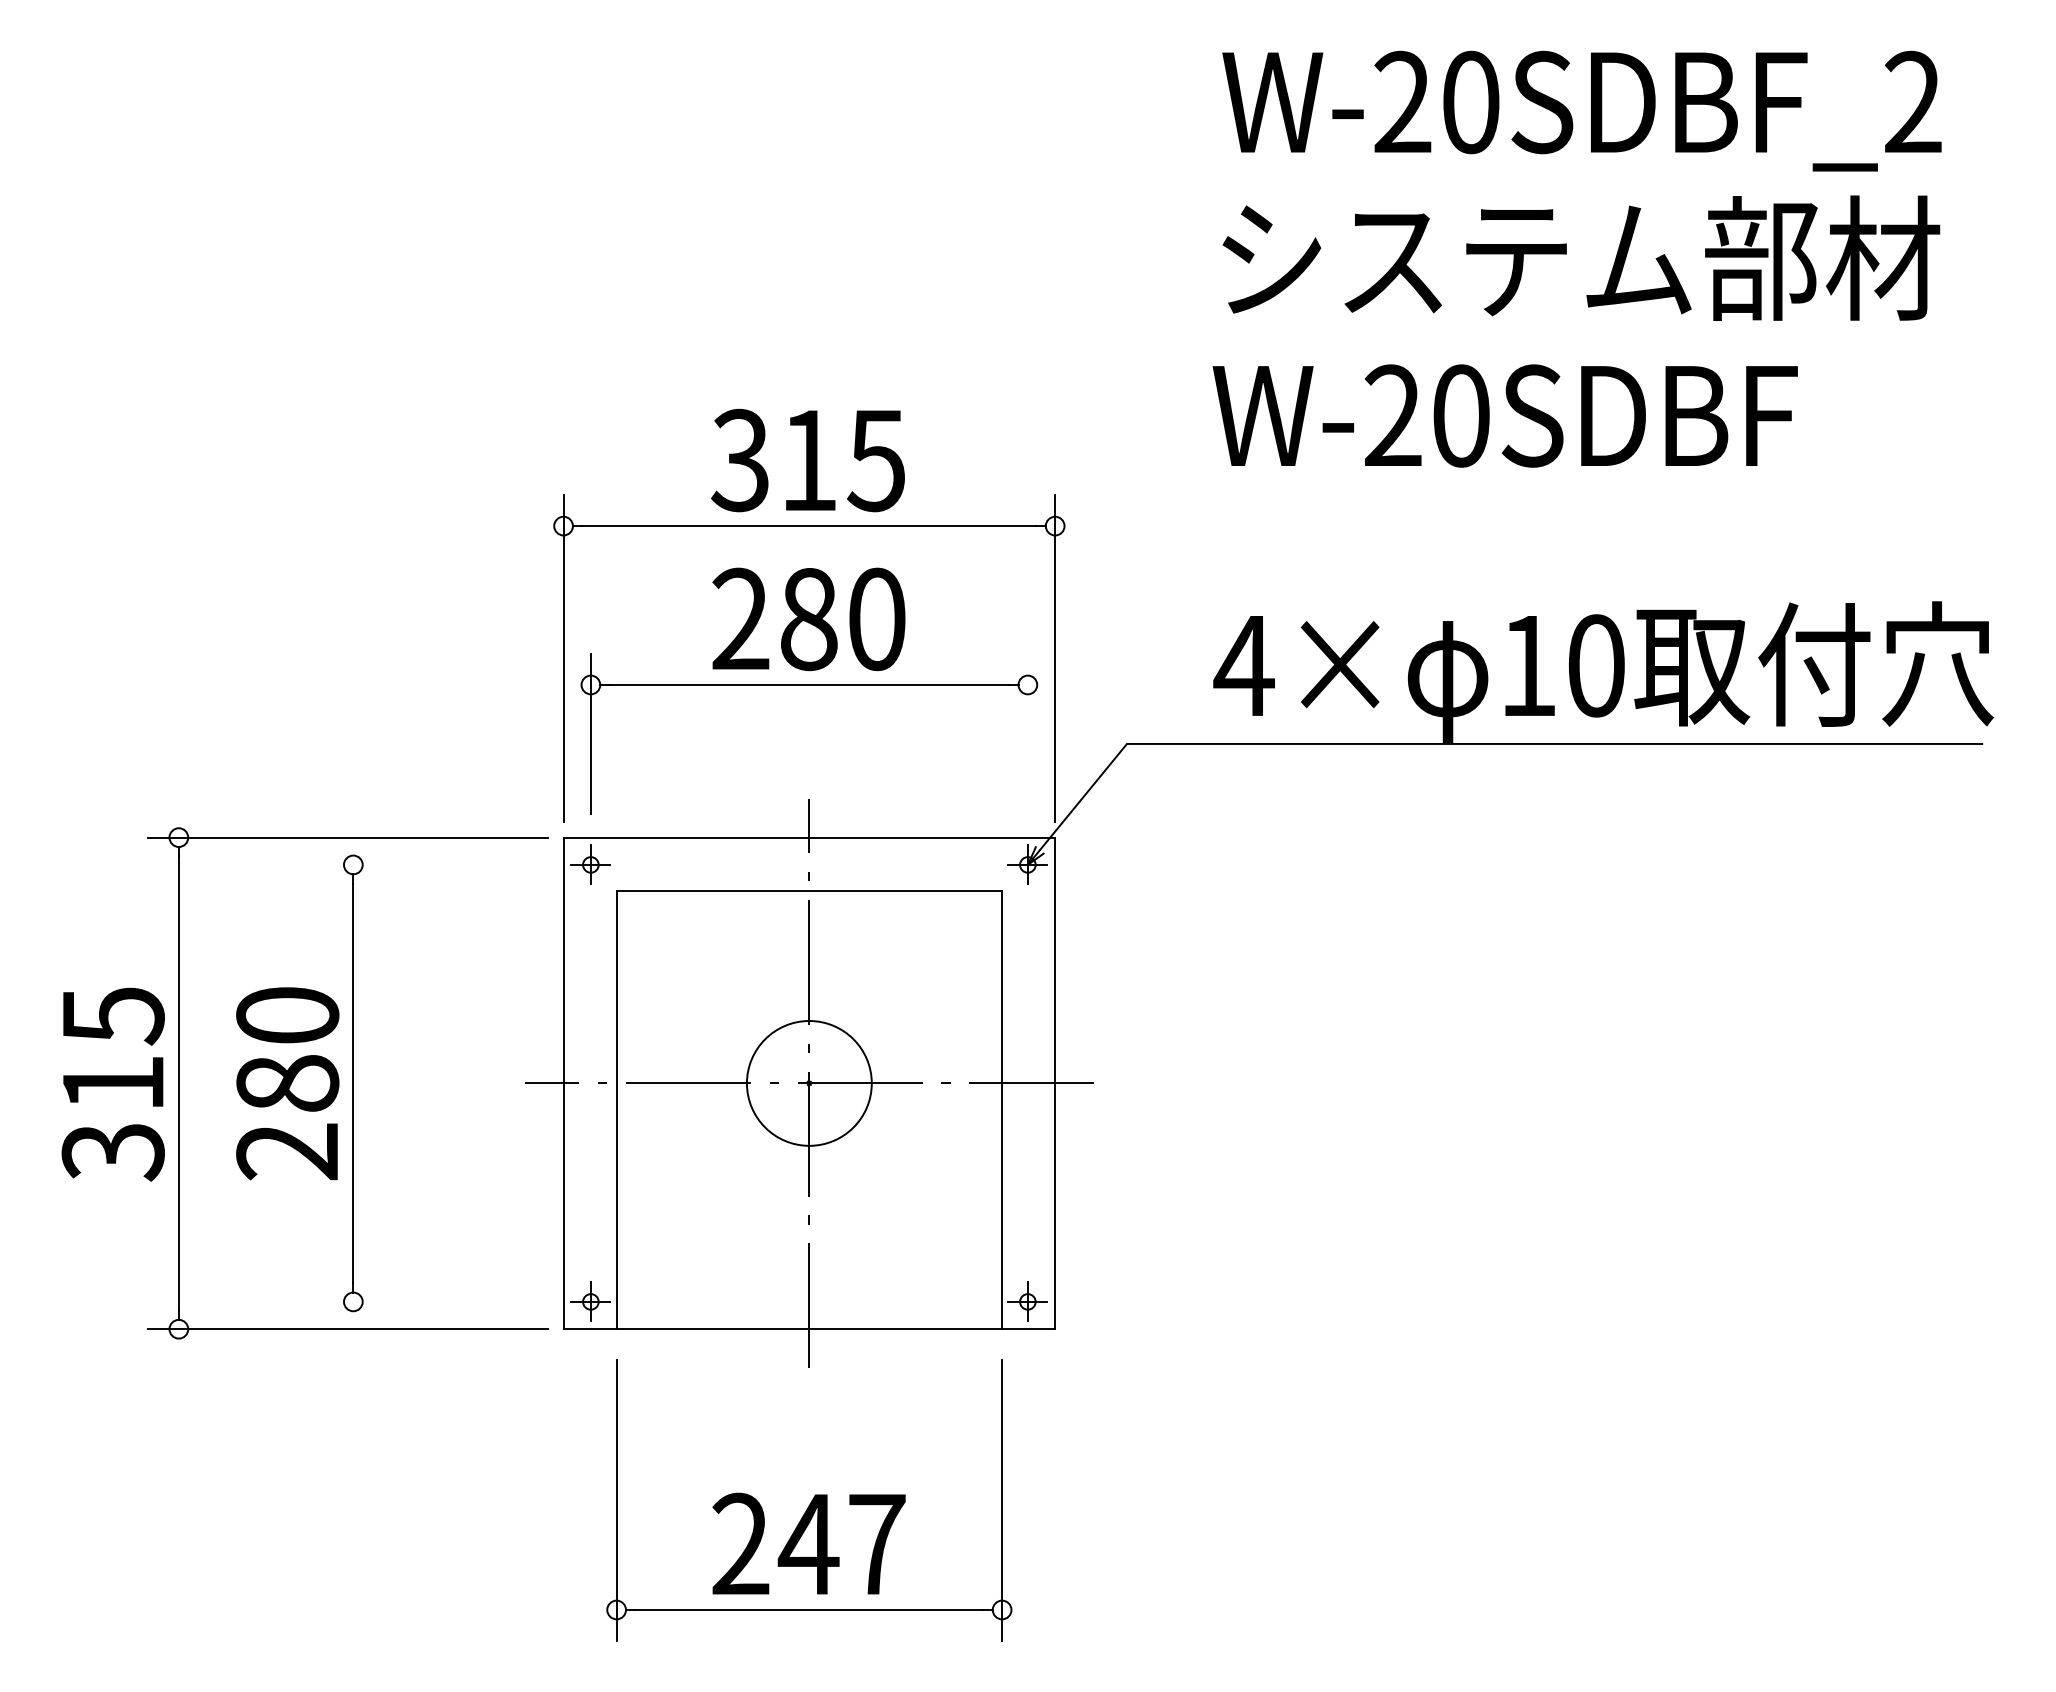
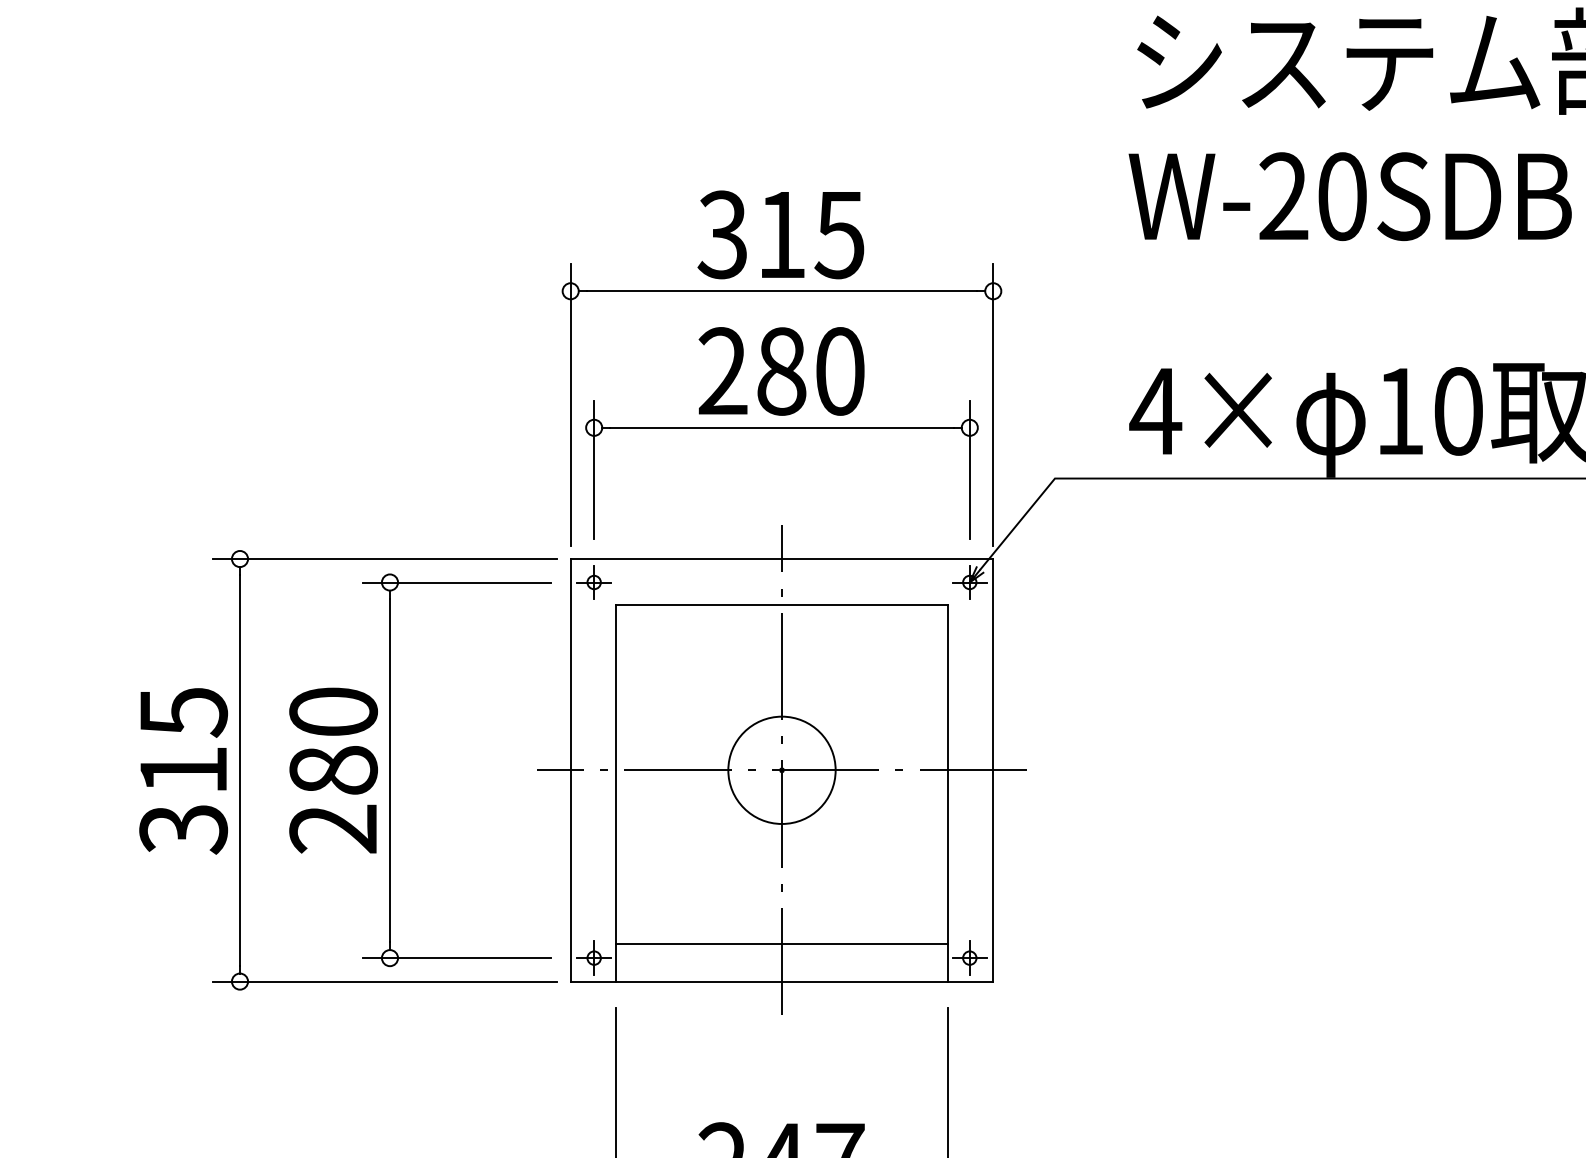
line: (1027, 733) -> (969, 469), added
line: (431, 864) -> (457, 582), added
line: (809, 1285) -> (782, 944), added
line: (431, 1301) -> (457, 957), added

